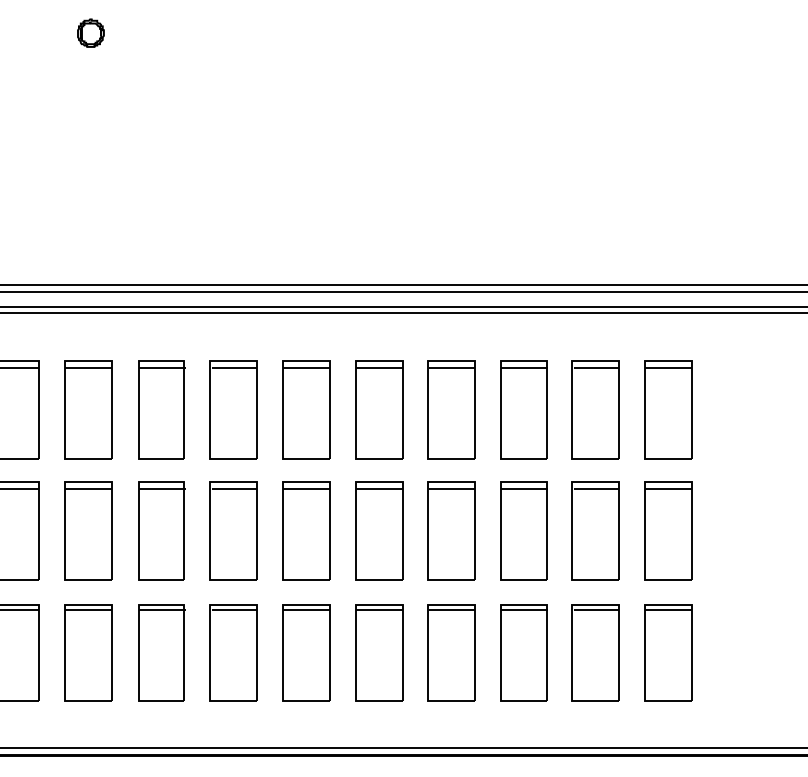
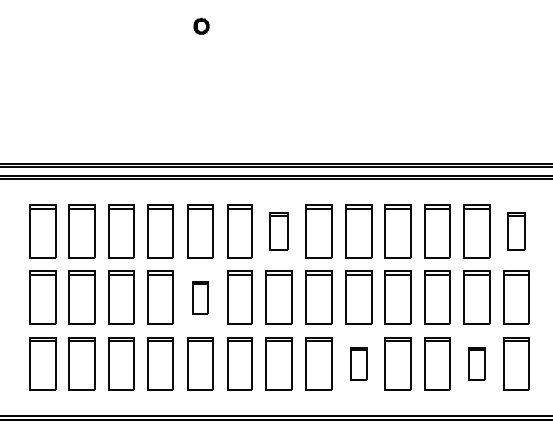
part: (232, 409) -> (278, 231), size x0.7
part: (668, 409) -> (516, 231), size x0.7
part: (88, 530) -> (200, 297), size x0.6
part: (378, 652) -> (358, 363), size x0.6
part: (595, 652) -> (476, 363), size x0.6

